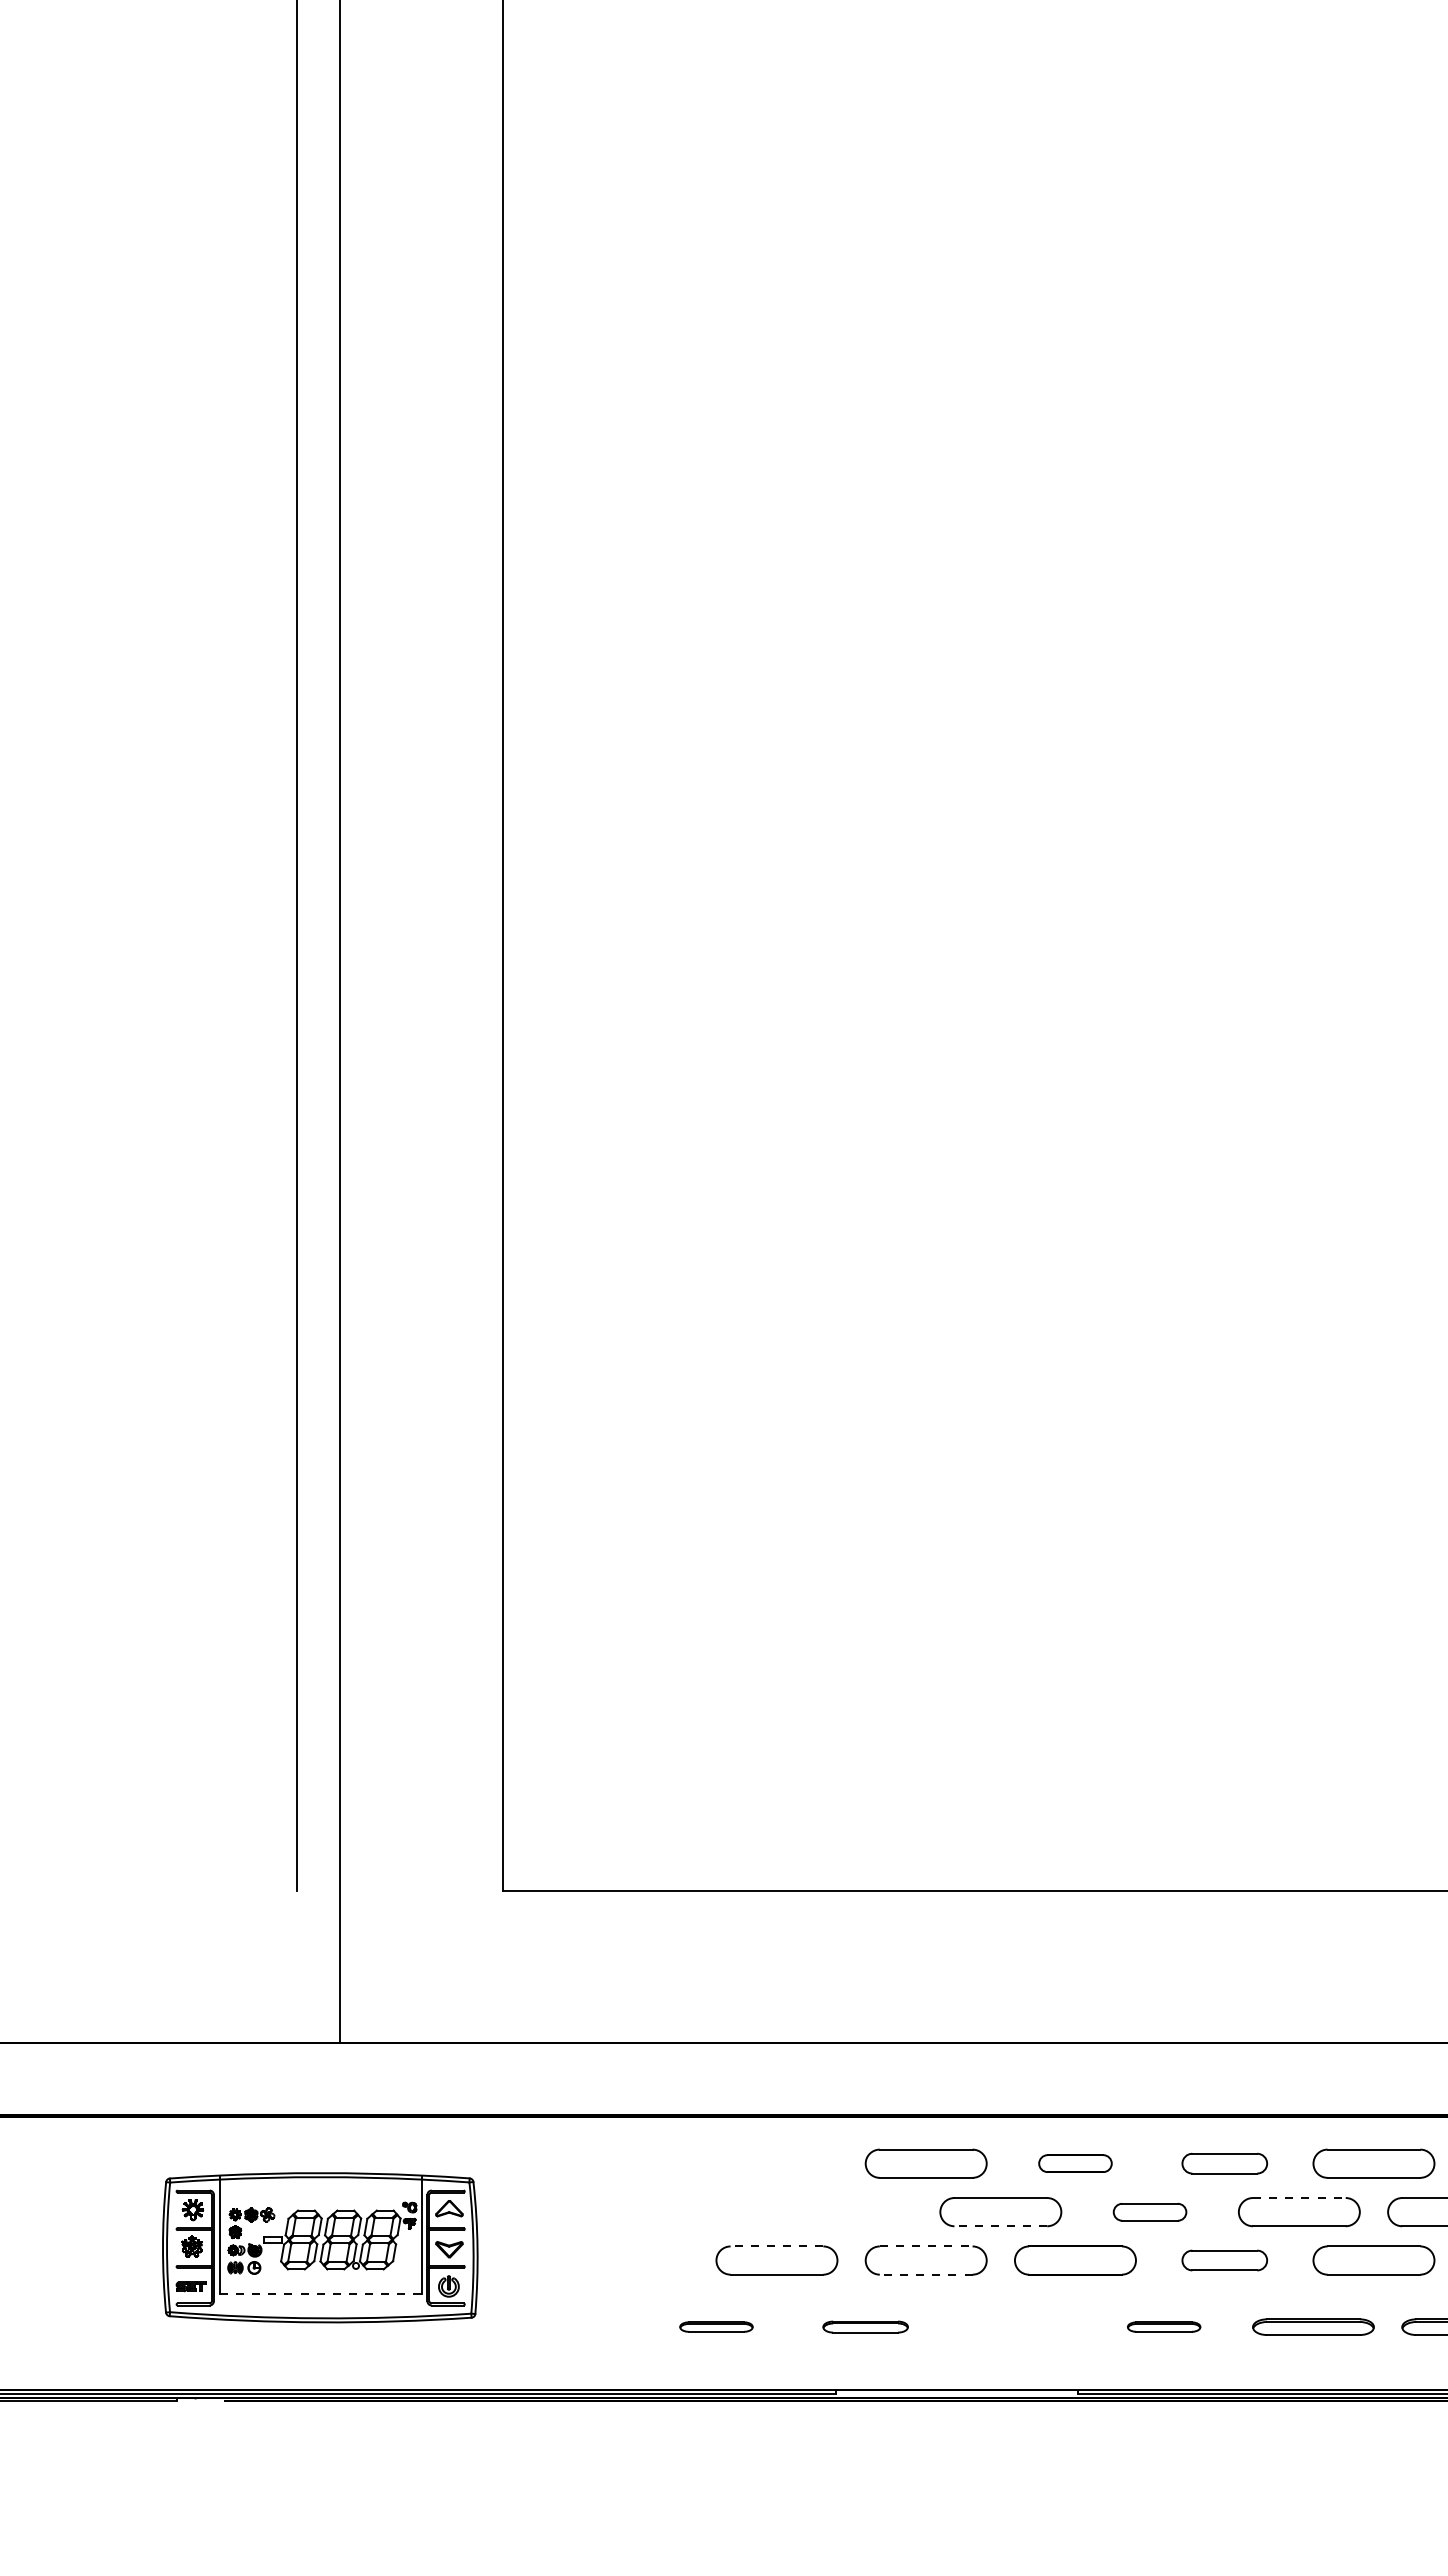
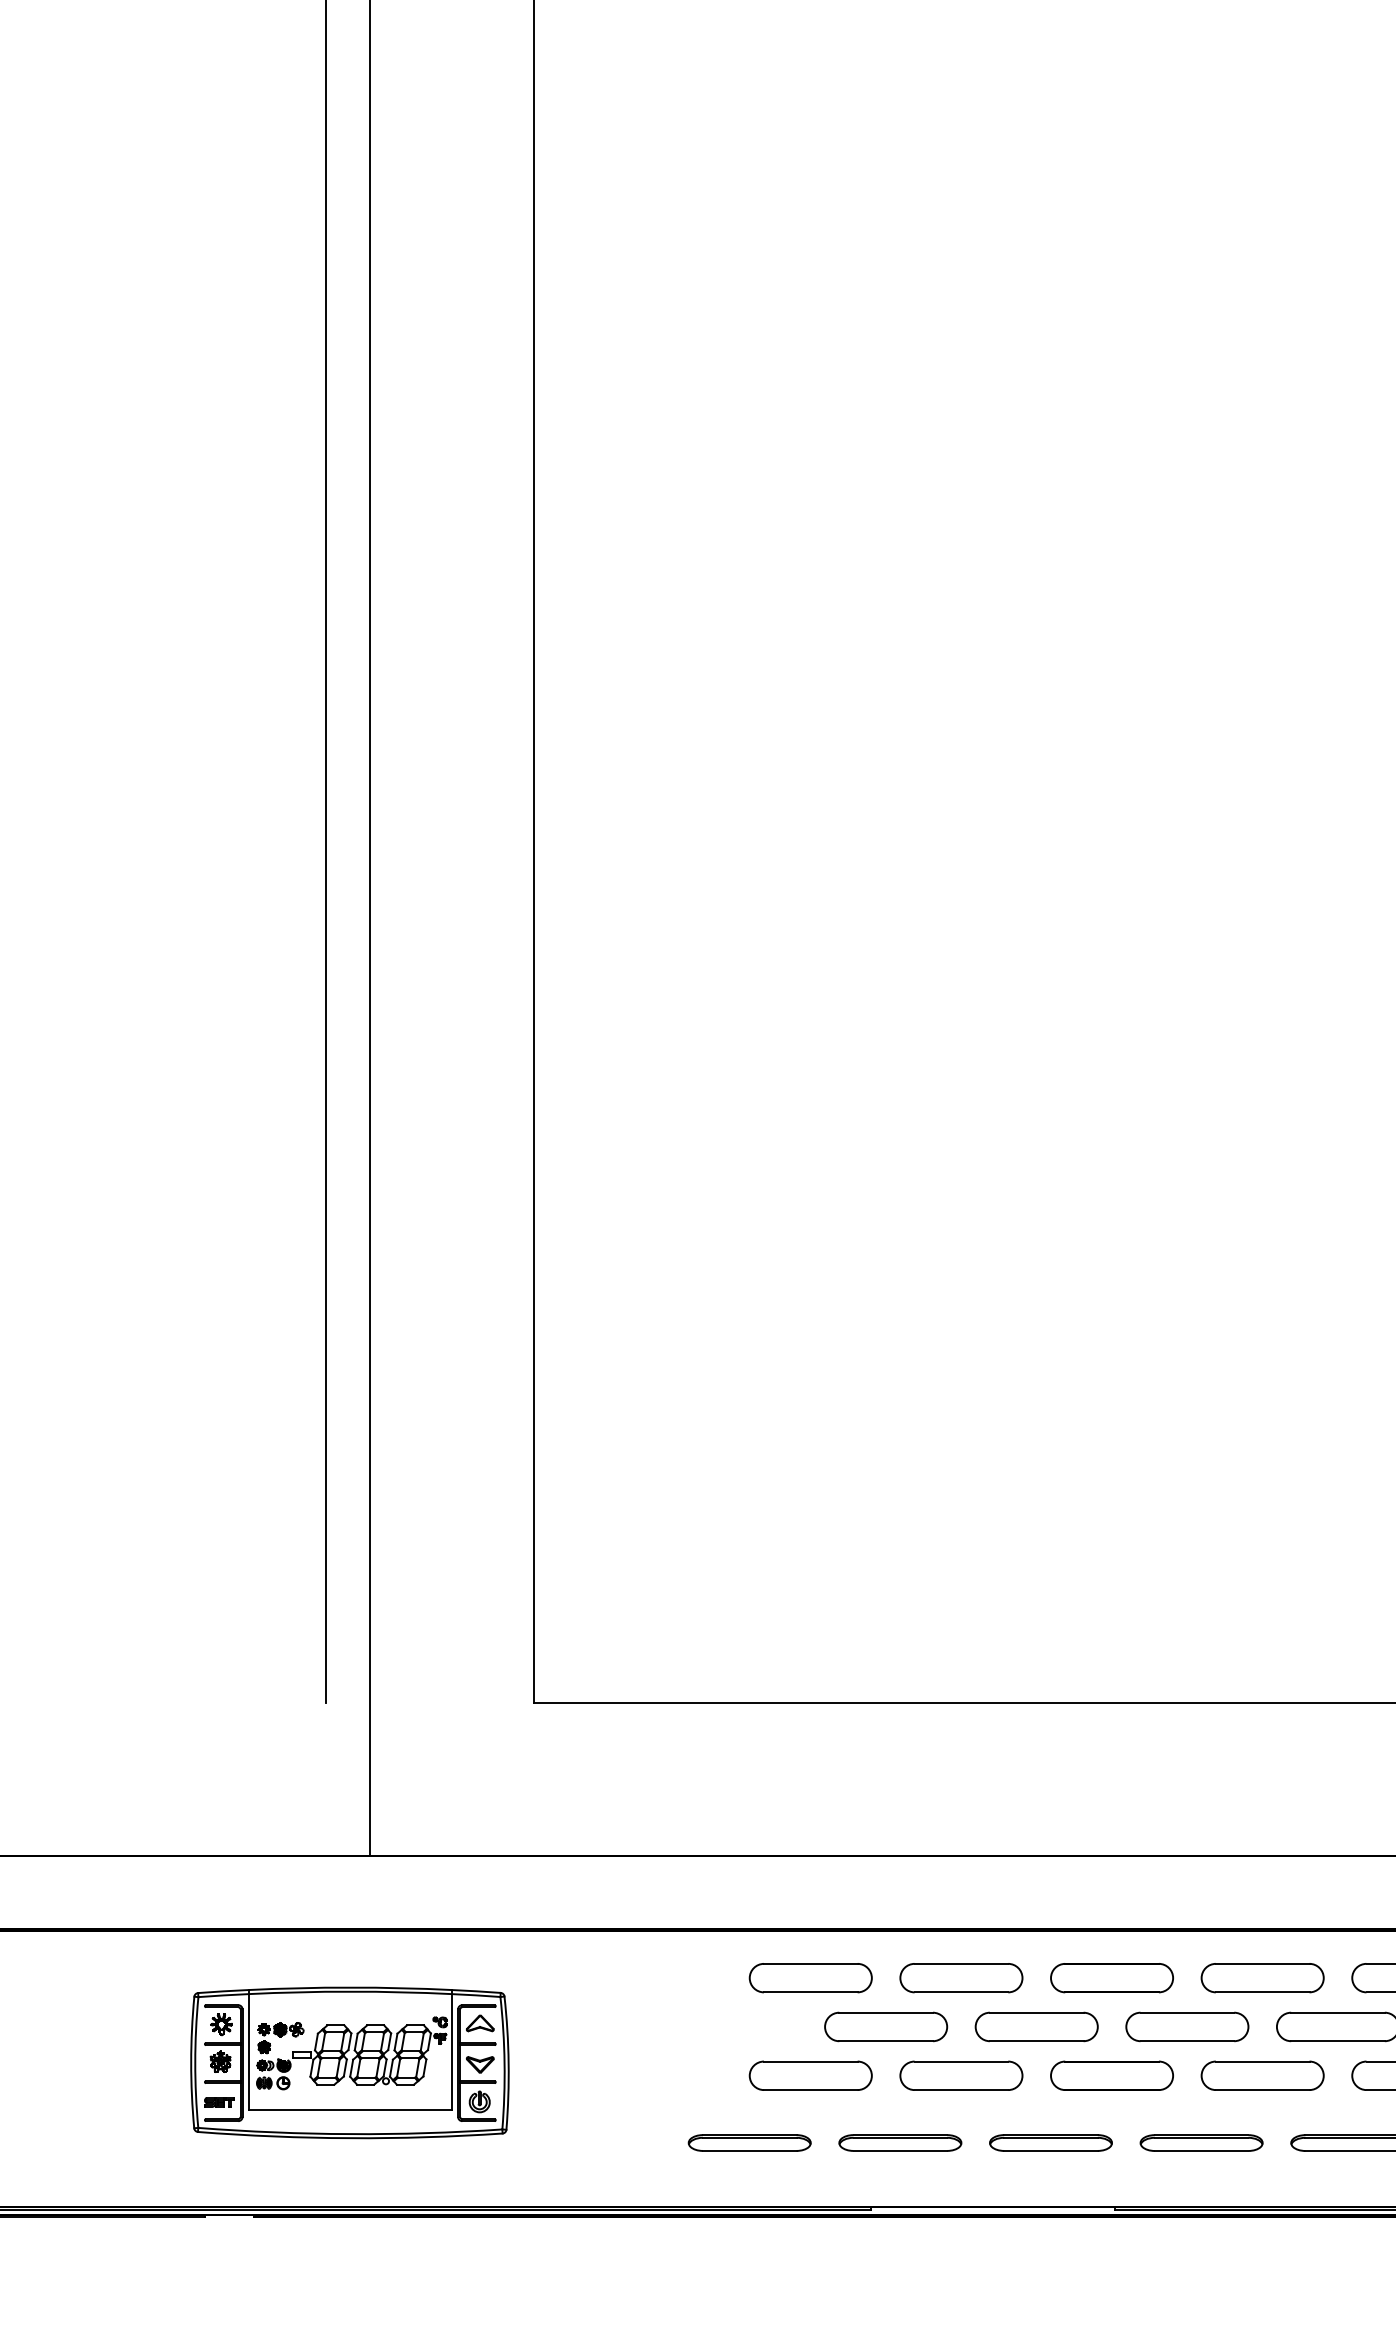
part: (776, 2163) -> (810, 1977), added
part: (1075, 2163) -> (1112, 1977), size x1.67
part: (1224, 2163) -> (1262, 1977), size x1.43
line: (1299, 2198) -> (1338, 2013), dashed -> solid
part: (851, 2212) -> (886, 2027), added
part: (1149, 2212) -> (1186, 2027), size x1.67
line: (1000, 2226) -> (1036, 2041), dashed -> solid
line: (776, 2246) -> (810, 2061), dashed -> solid
line: (926, 2246) -> (961, 2061), dashed -> solid
part: (1224, 2260) -> (1262, 2075), size x1.43
line: (925, 2274) -> (960, 2089), dashed -> solid
line: (320, 2294) -> (350, 2110), dashed -> solid
part: (716, 2326) -> (749, 2142), size x1.67
part: (865, 2326) -> (900, 2142), size x1.43
part: (1014, 2326) -> (1050, 2142), added
part: (1163, 2326) -> (1200, 2142), size x1.67

